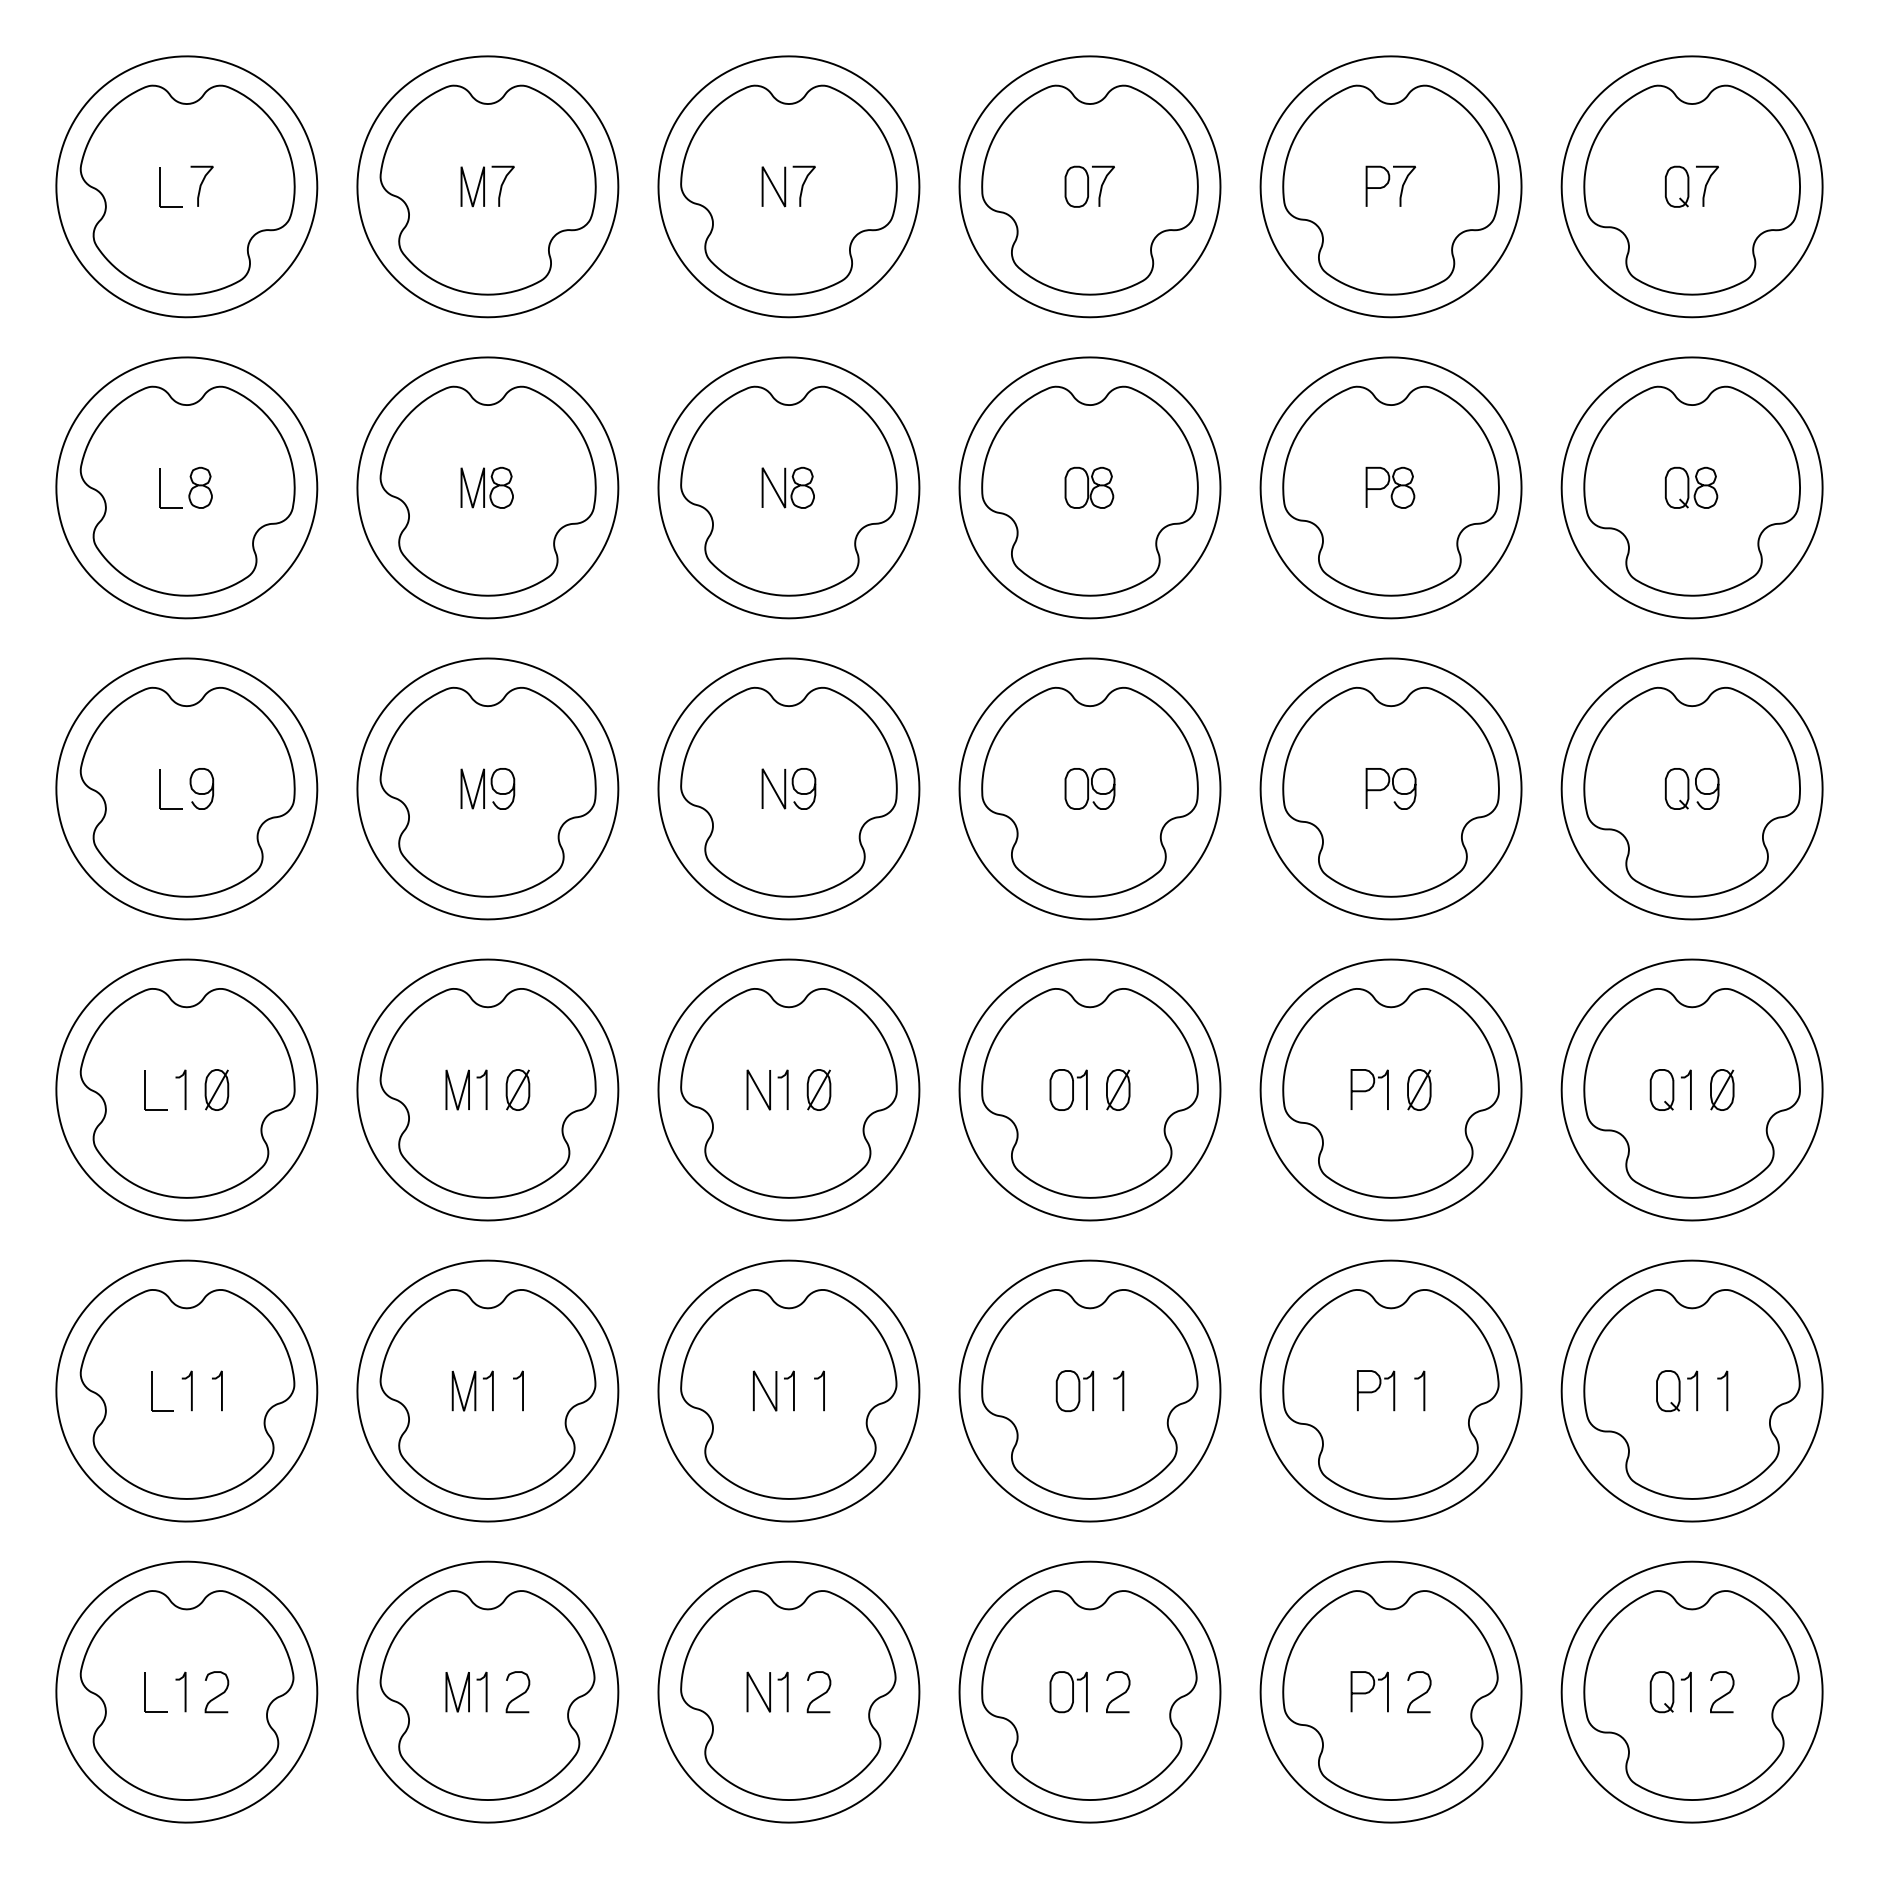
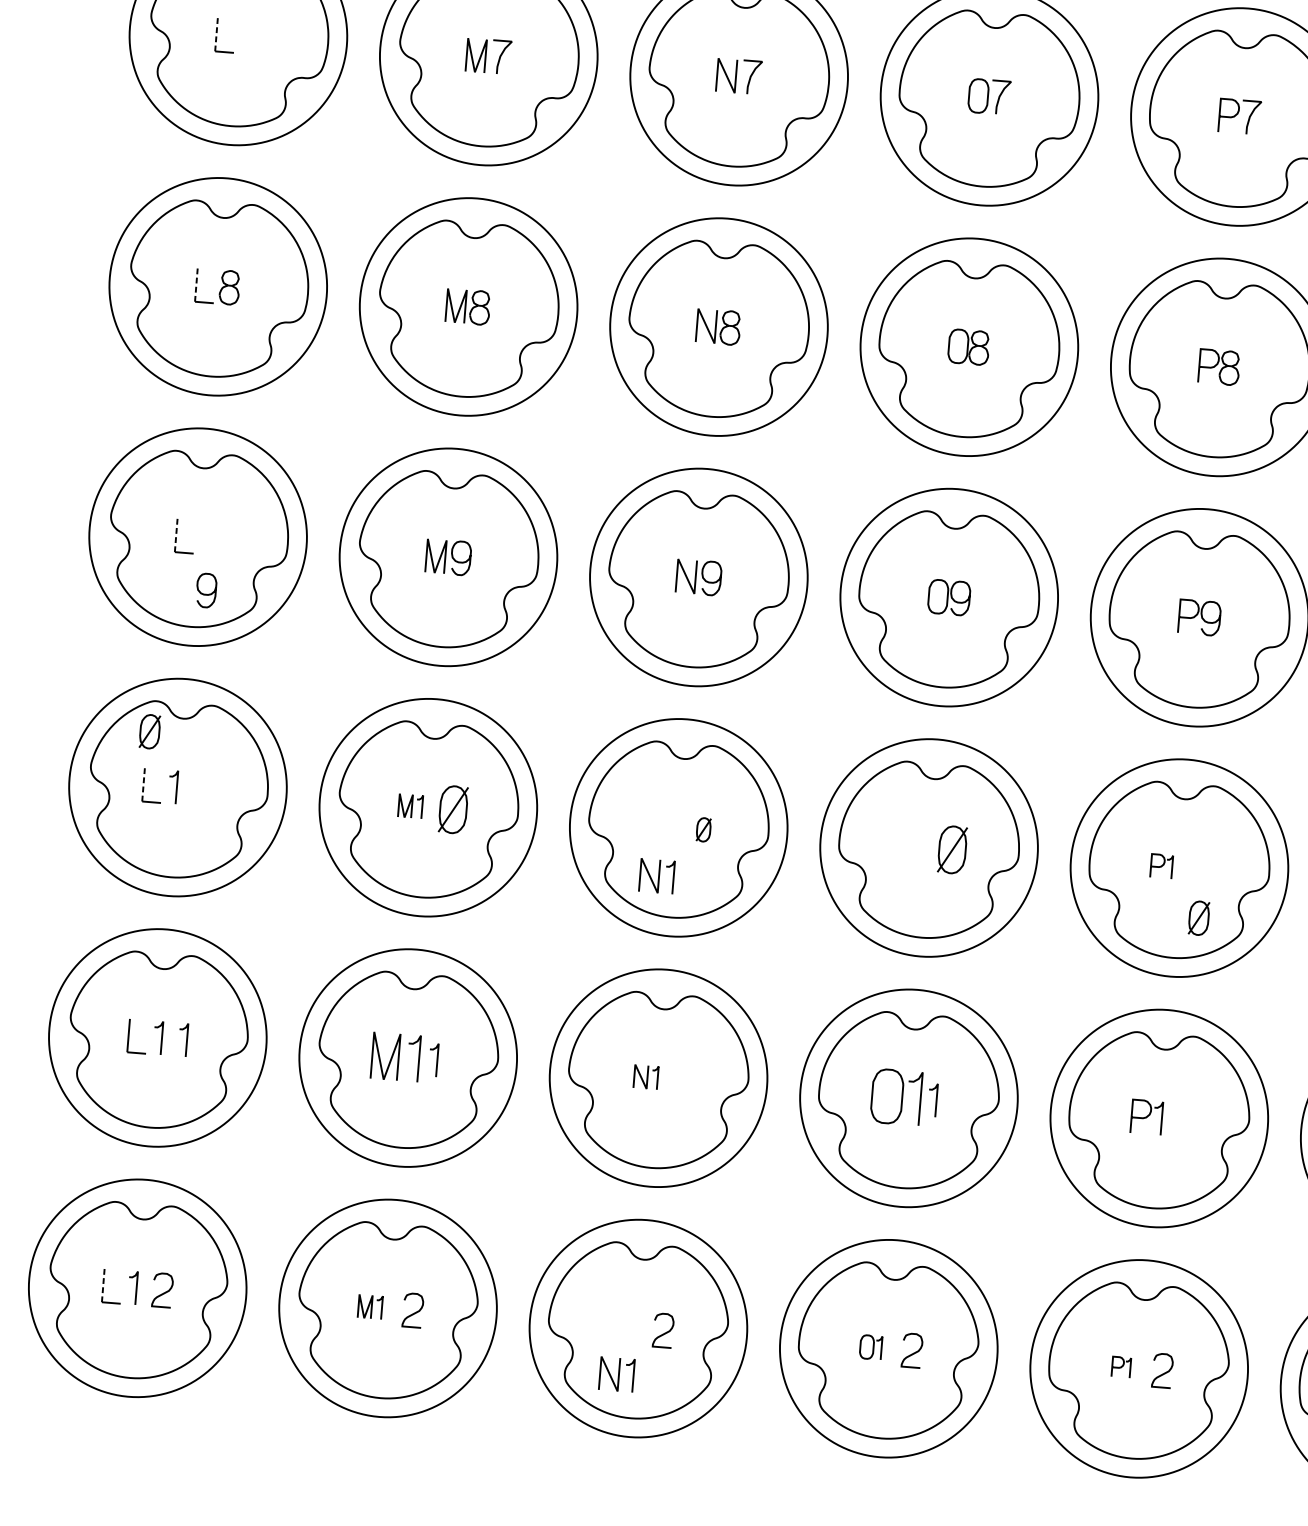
curve: (201, 185) -> (250, 36), removed
line: (160, 186) -> (216, 34), solid -> dashed
line: (160, 487) -> (196, 284), solid -> dashed
line: (160, 788) -> (176, 535), solid -> dashed
curve: (198, 792) -> (203, 593), moved
line: (145, 1089) -> (143, 784), solid -> dashed
part: (216, 1089) -> (149, 731), moved
part: (466, 1089) -> (410, 805), size x0.7
part: (517, 1089) -> (453, 809), size x1.4
part: (767, 1089) -> (656, 875), moved
part: (818, 1089) -> (703, 829), size x0.7
part: (1068, 1089) -> (911, 846), removed
part: (1118, 1089) -> (952, 849), size x1.4
part: (1369, 1089) -> (1161, 866), size x0.7
part: (1419, 1089) -> (1199, 917), moved
part: (472, 1390) -> (395, 1056), size x1.4
part: (773, 1390) -> (645, 1076), size x0.7
curve: (823, 1390) -> (687, 1080), removed
curve: (1423, 1390) -> (1186, 1120), removed
part: (1074, 1391) -> (896, 1097), size x1.6
line: (145, 1691) -> (103, 1285), solid -> dashed
part: (466, 1691) -> (370, 1306), size x0.7
part: (767, 1691) -> (616, 1374), moved
part: (1369, 1691) -> (1121, 1366), size x0.6
part: (1068, 1692) -> (870, 1347), size x0.7

